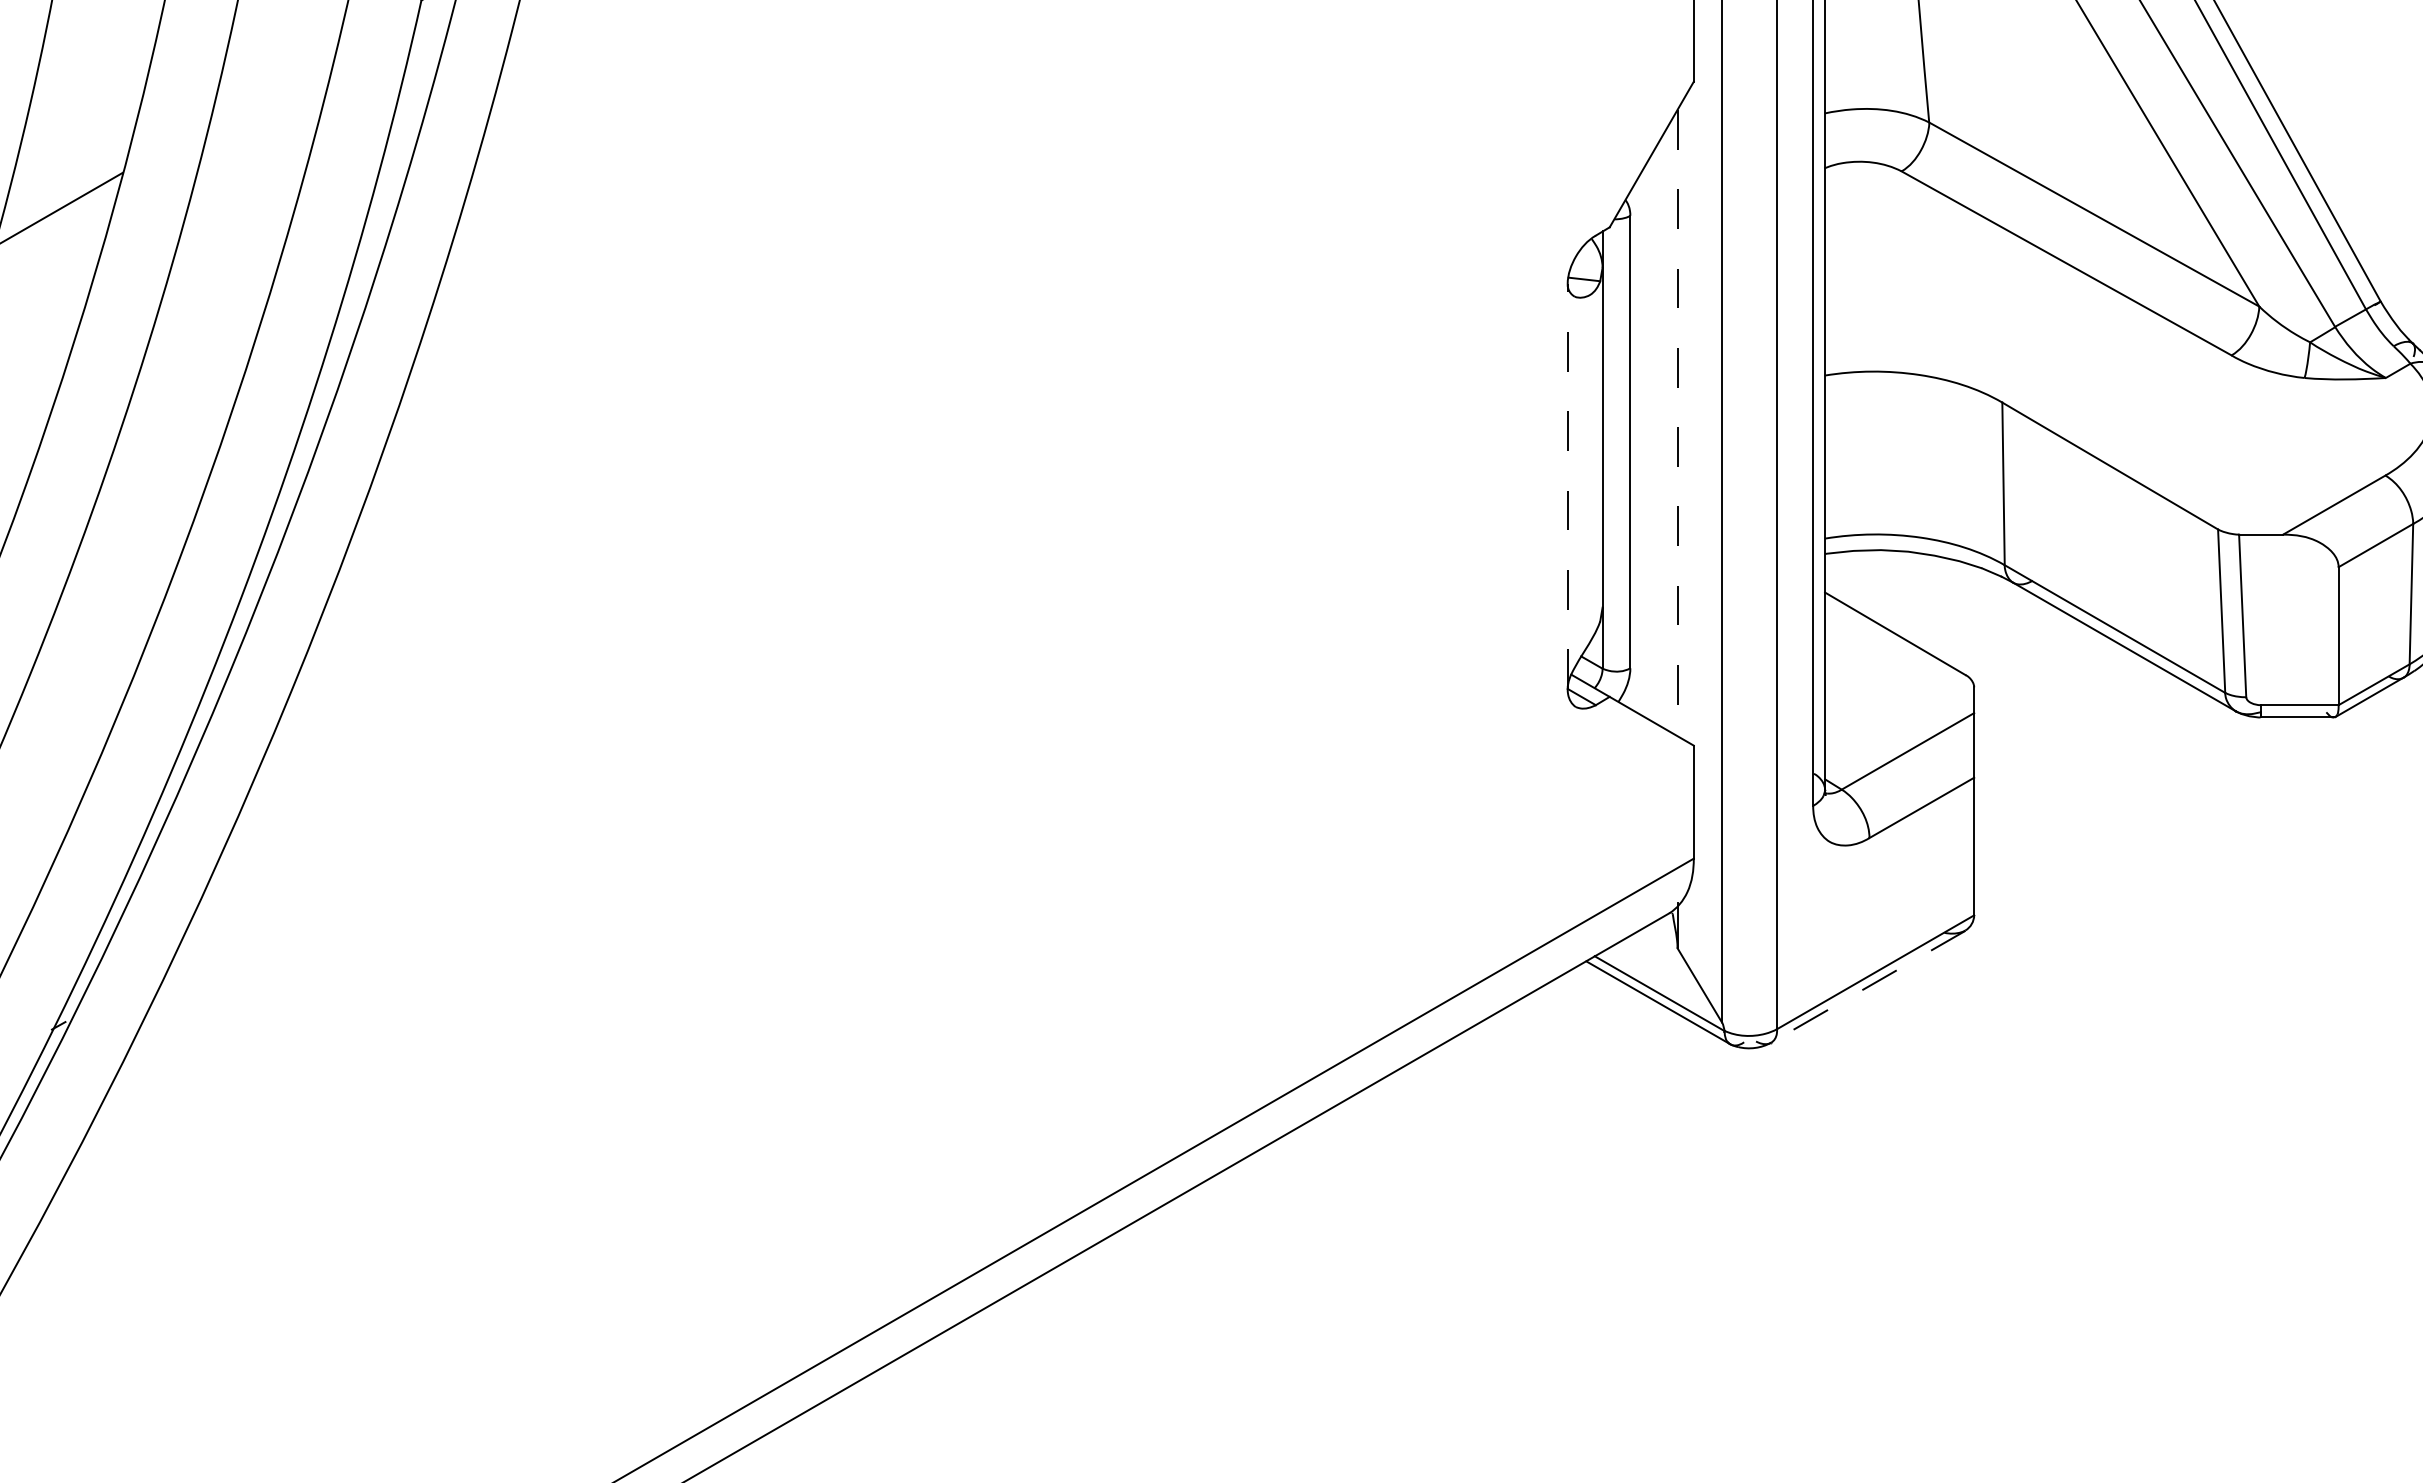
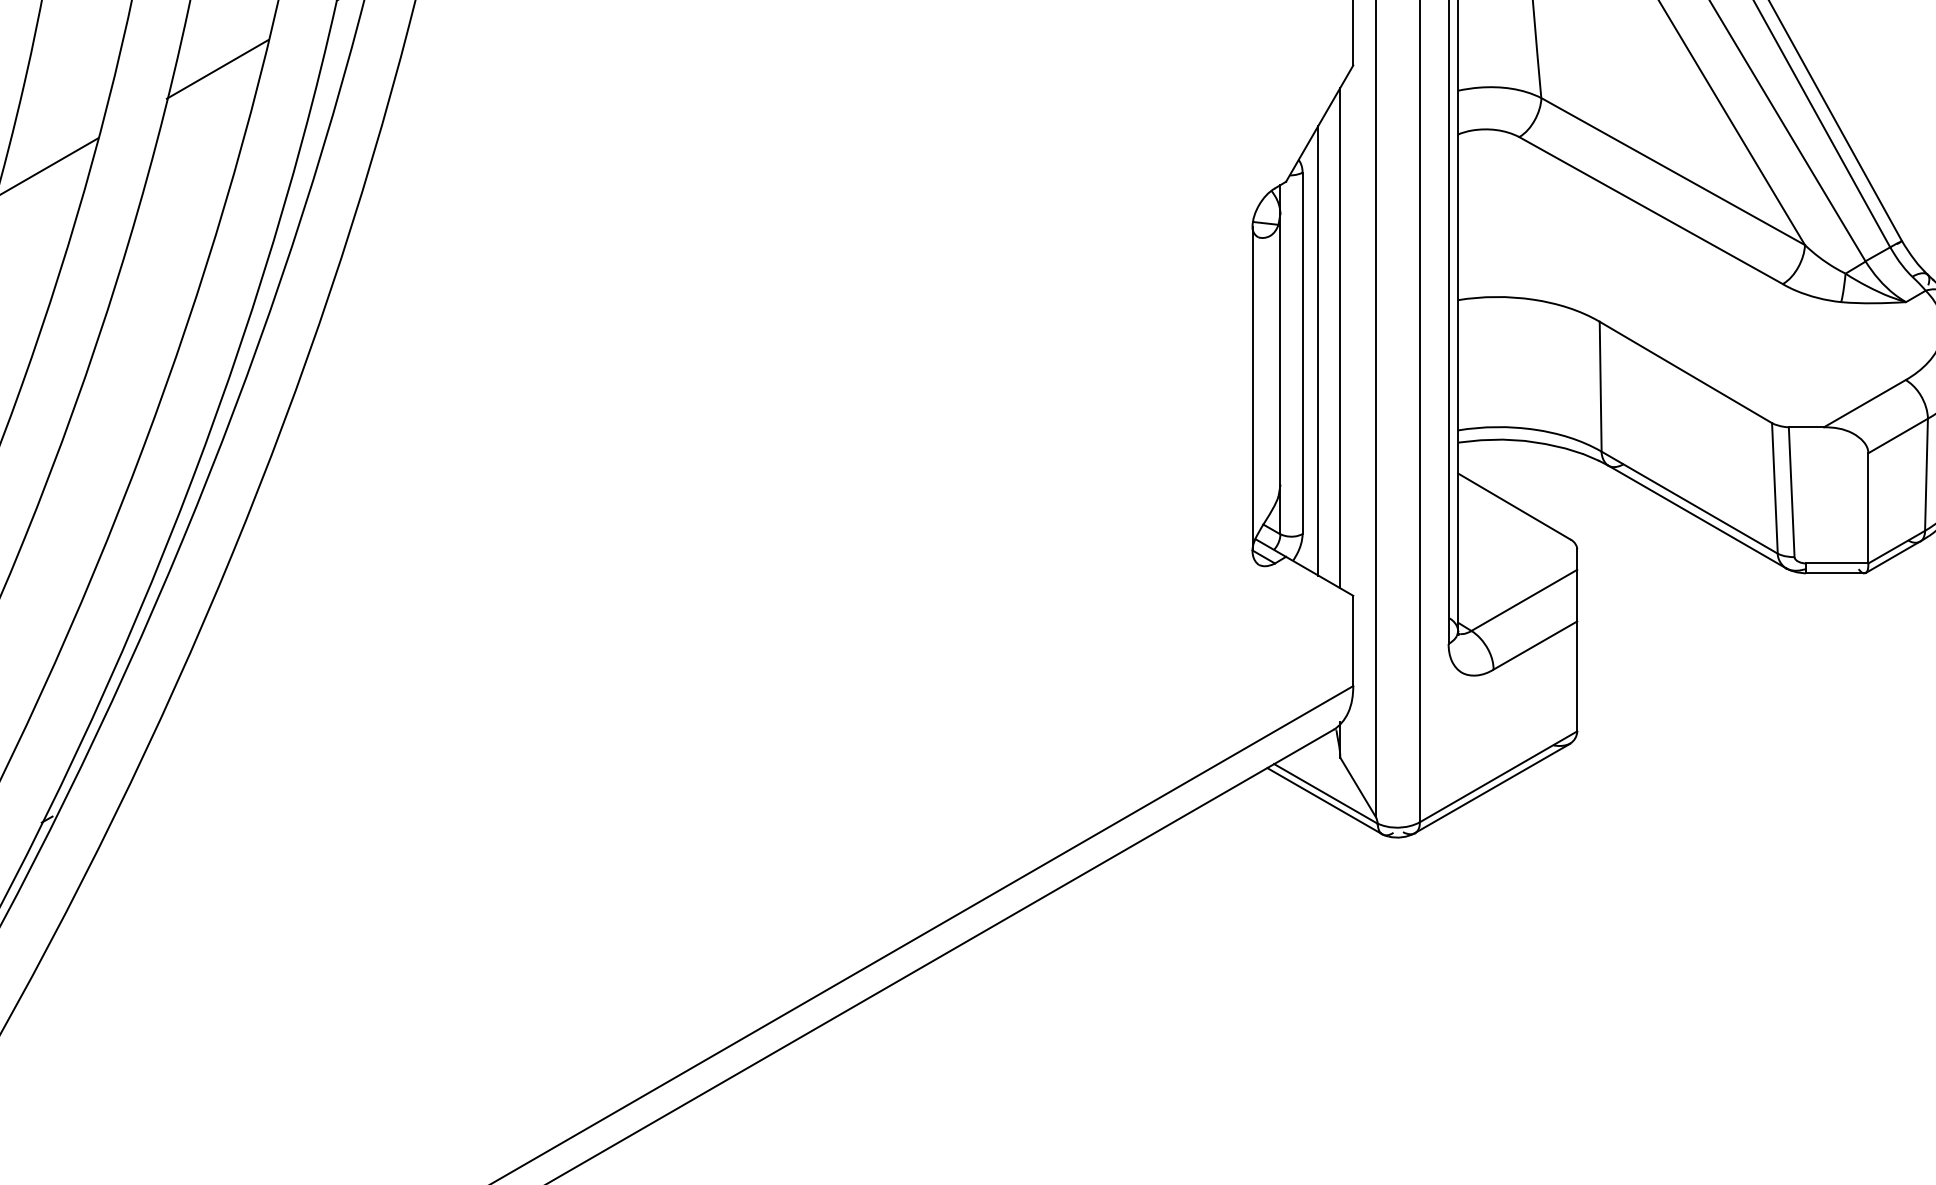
line: (271, 86) -> (217, 69), added
line: (1677, 423) -> (1340, 338), dashed -> solid
line: (1649, 438) -> (1317, 350), added
line: (1567, 485) -> (1252, 388), dashed -> solid
line: (1867, 987) -> (1492, 789), dashed -> solid

